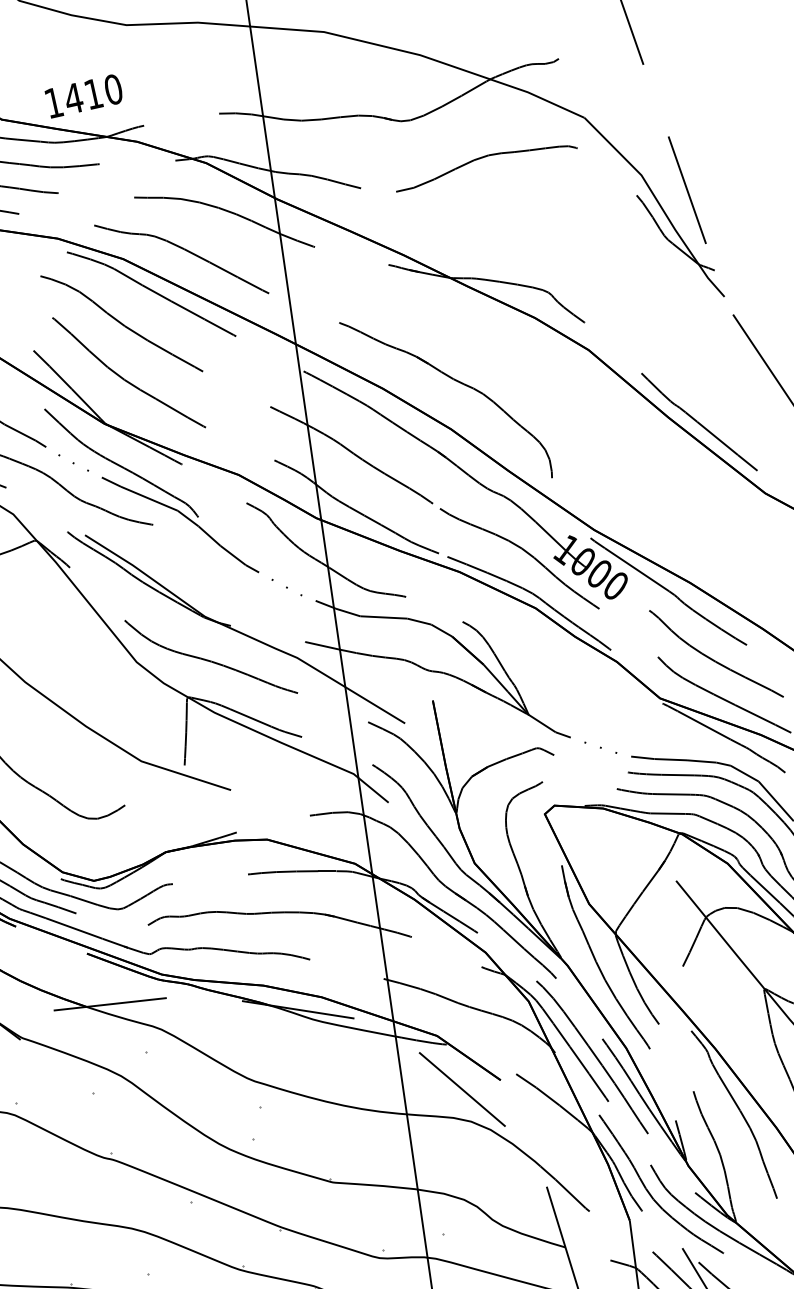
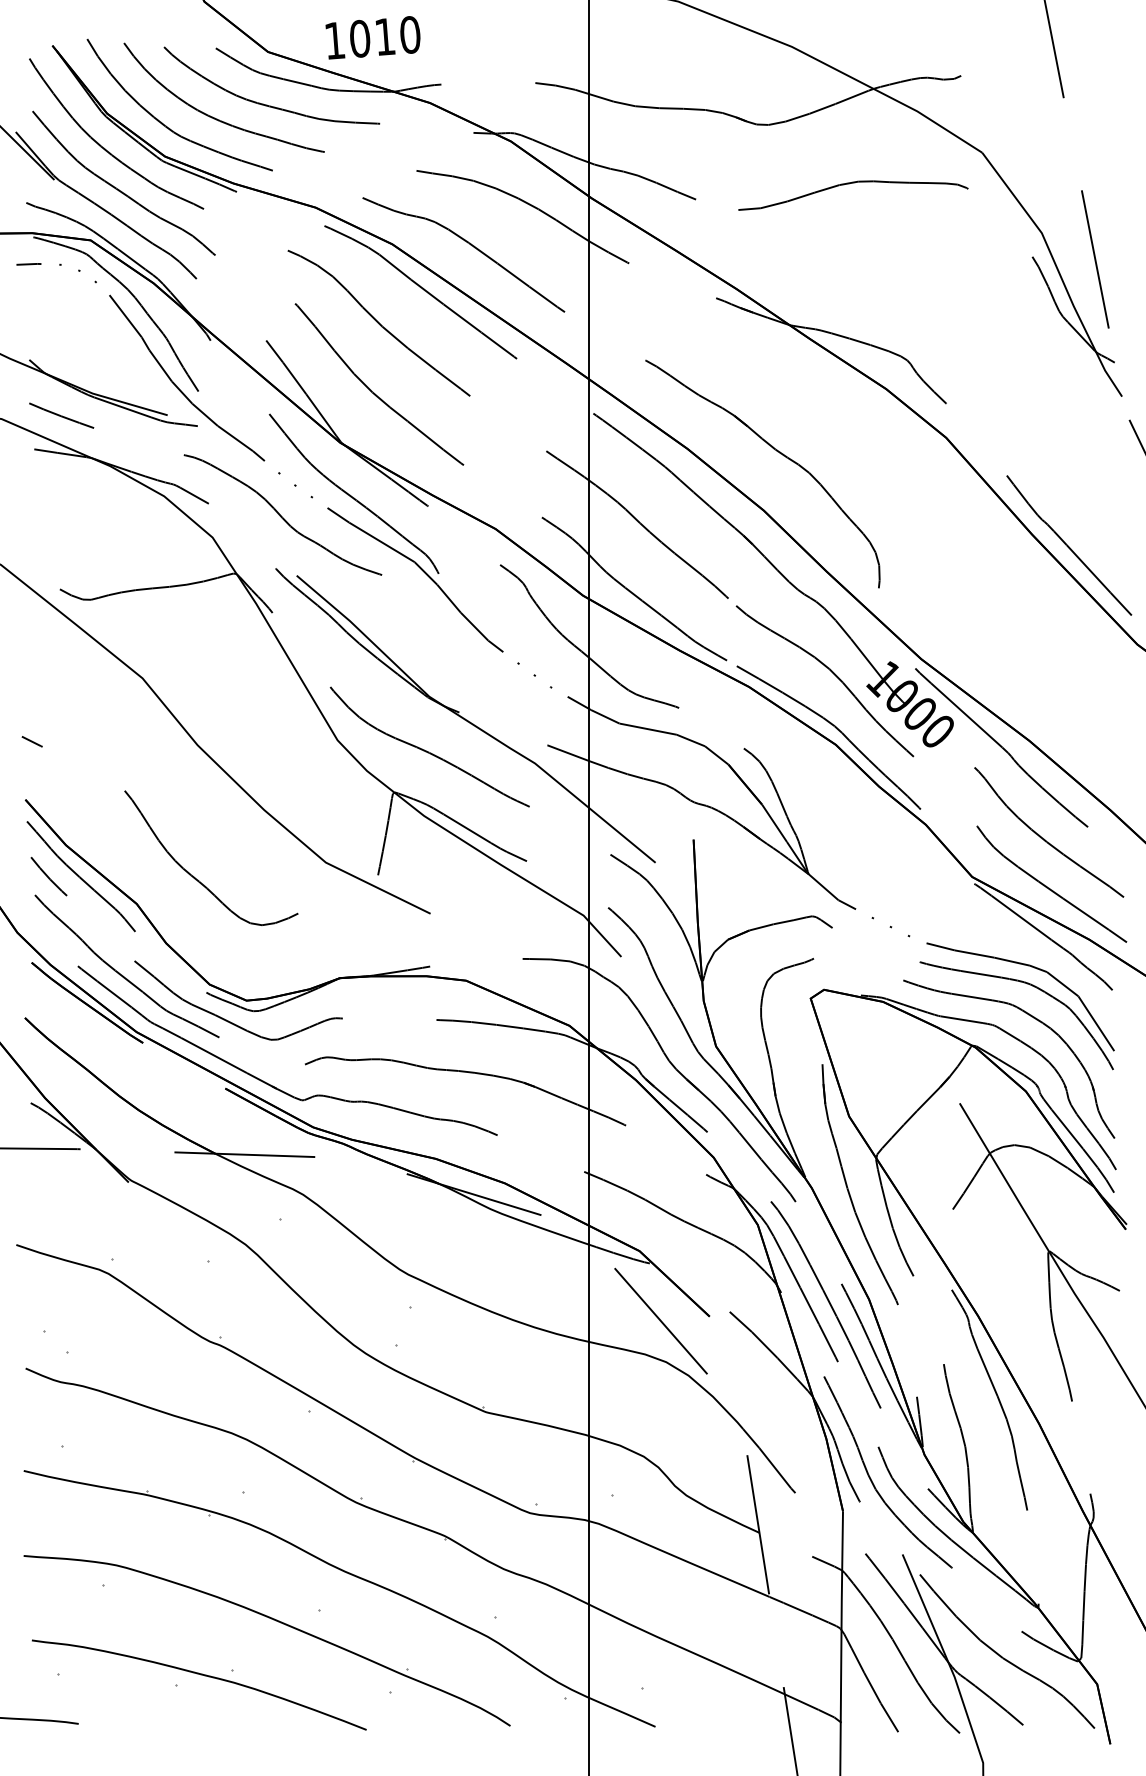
text: (74, 98) -> (360, 38), 1410 -> 1010

